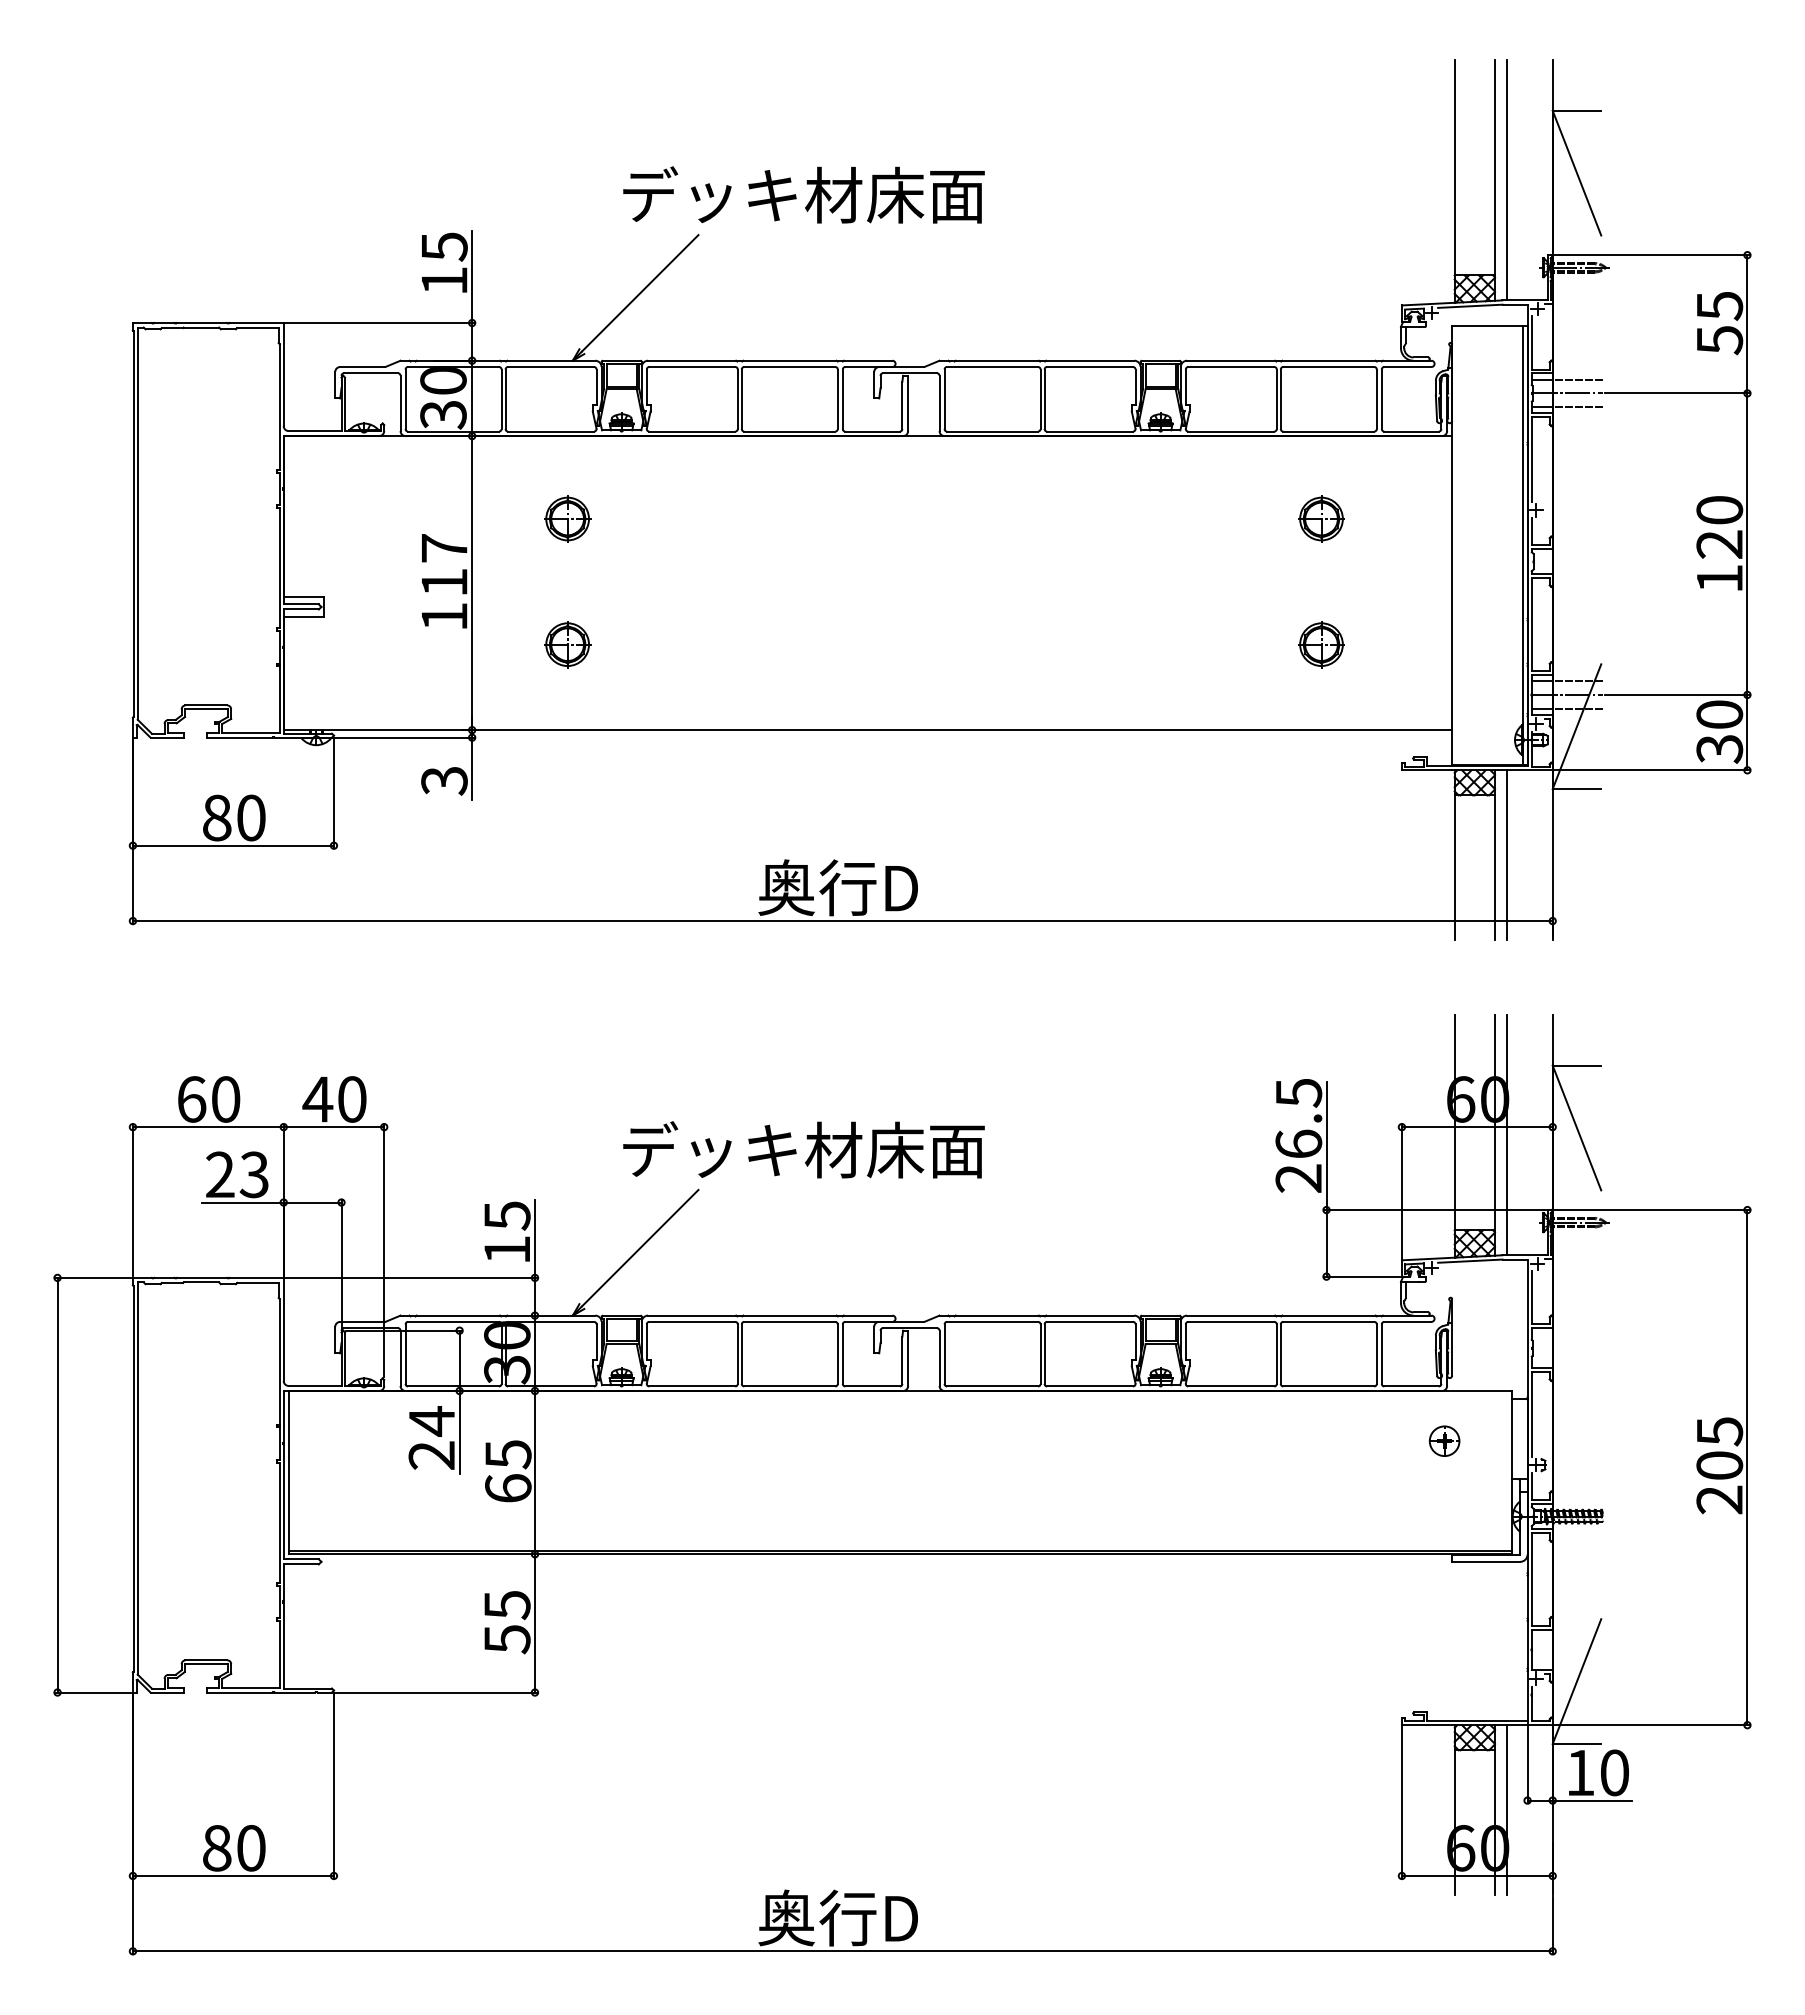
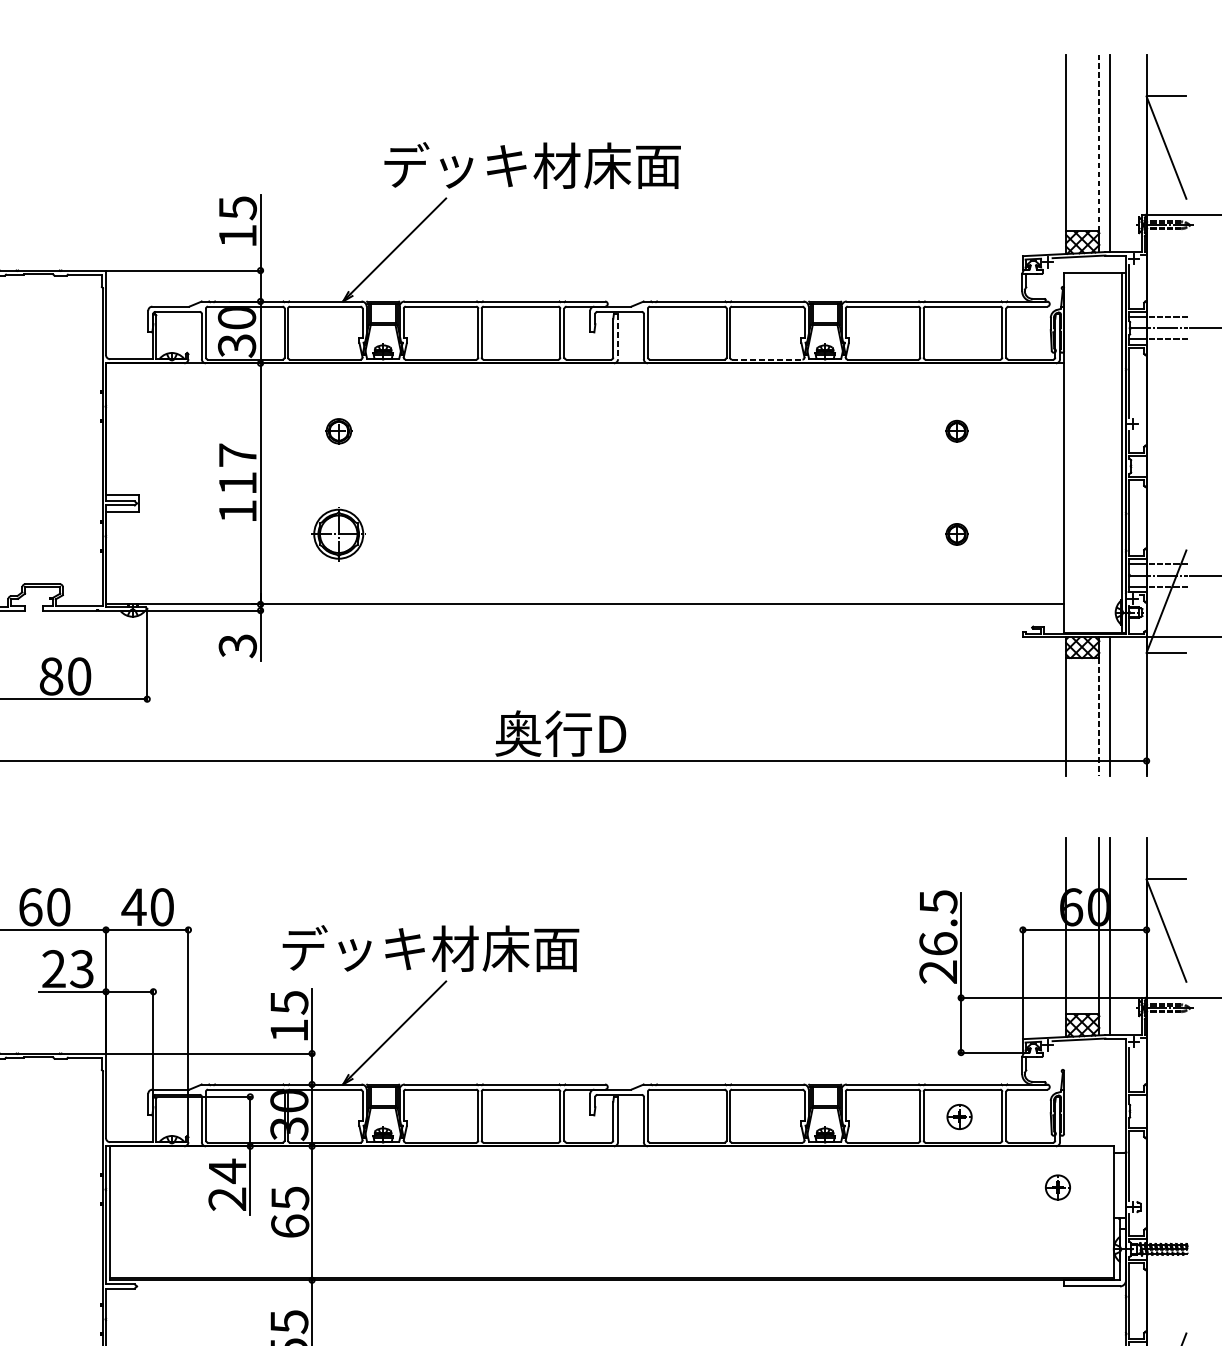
line: (1494, 167) -> (1098, 143), solid -> dashed
line: (908, 403) -> (618, 336), solid -> dashed
line: (1090, 431) -> (767, 359), solid -> dashed
part: (567, 518) -> (338, 430), size x0.7
part: (1321, 518) -> (957, 430), size x0.6
part: (567, 644) -> (338, 534), size x1.4
part: (1321, 644) -> (957, 534), size x0.6
line: (1494, 868) -> (1098, 717), solid -> dashed
text: (803, 1149) -> (430, 948), moved
part: (1324, 1354) -> (959, 1116), added

